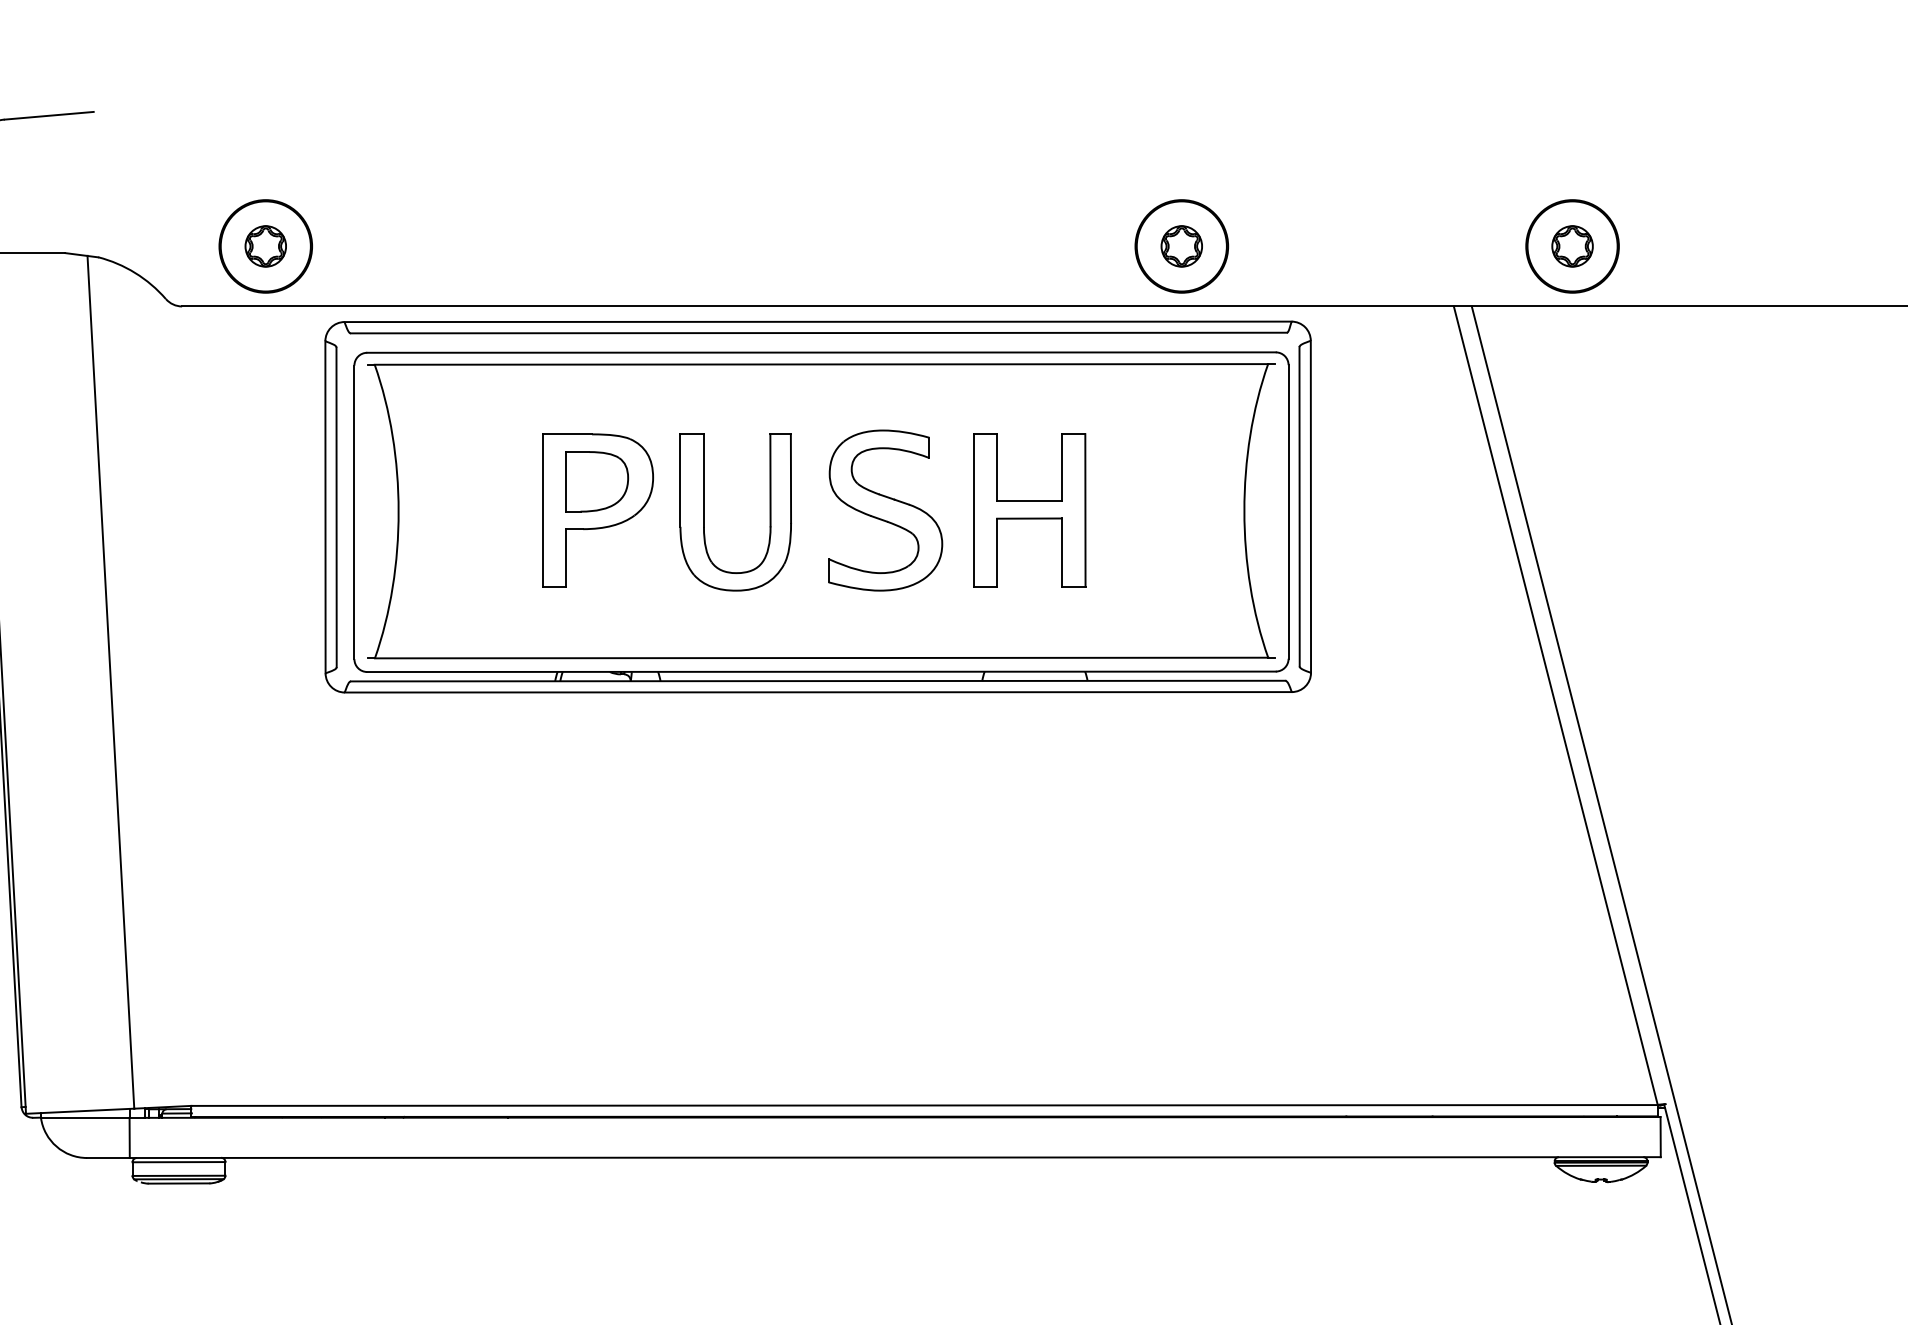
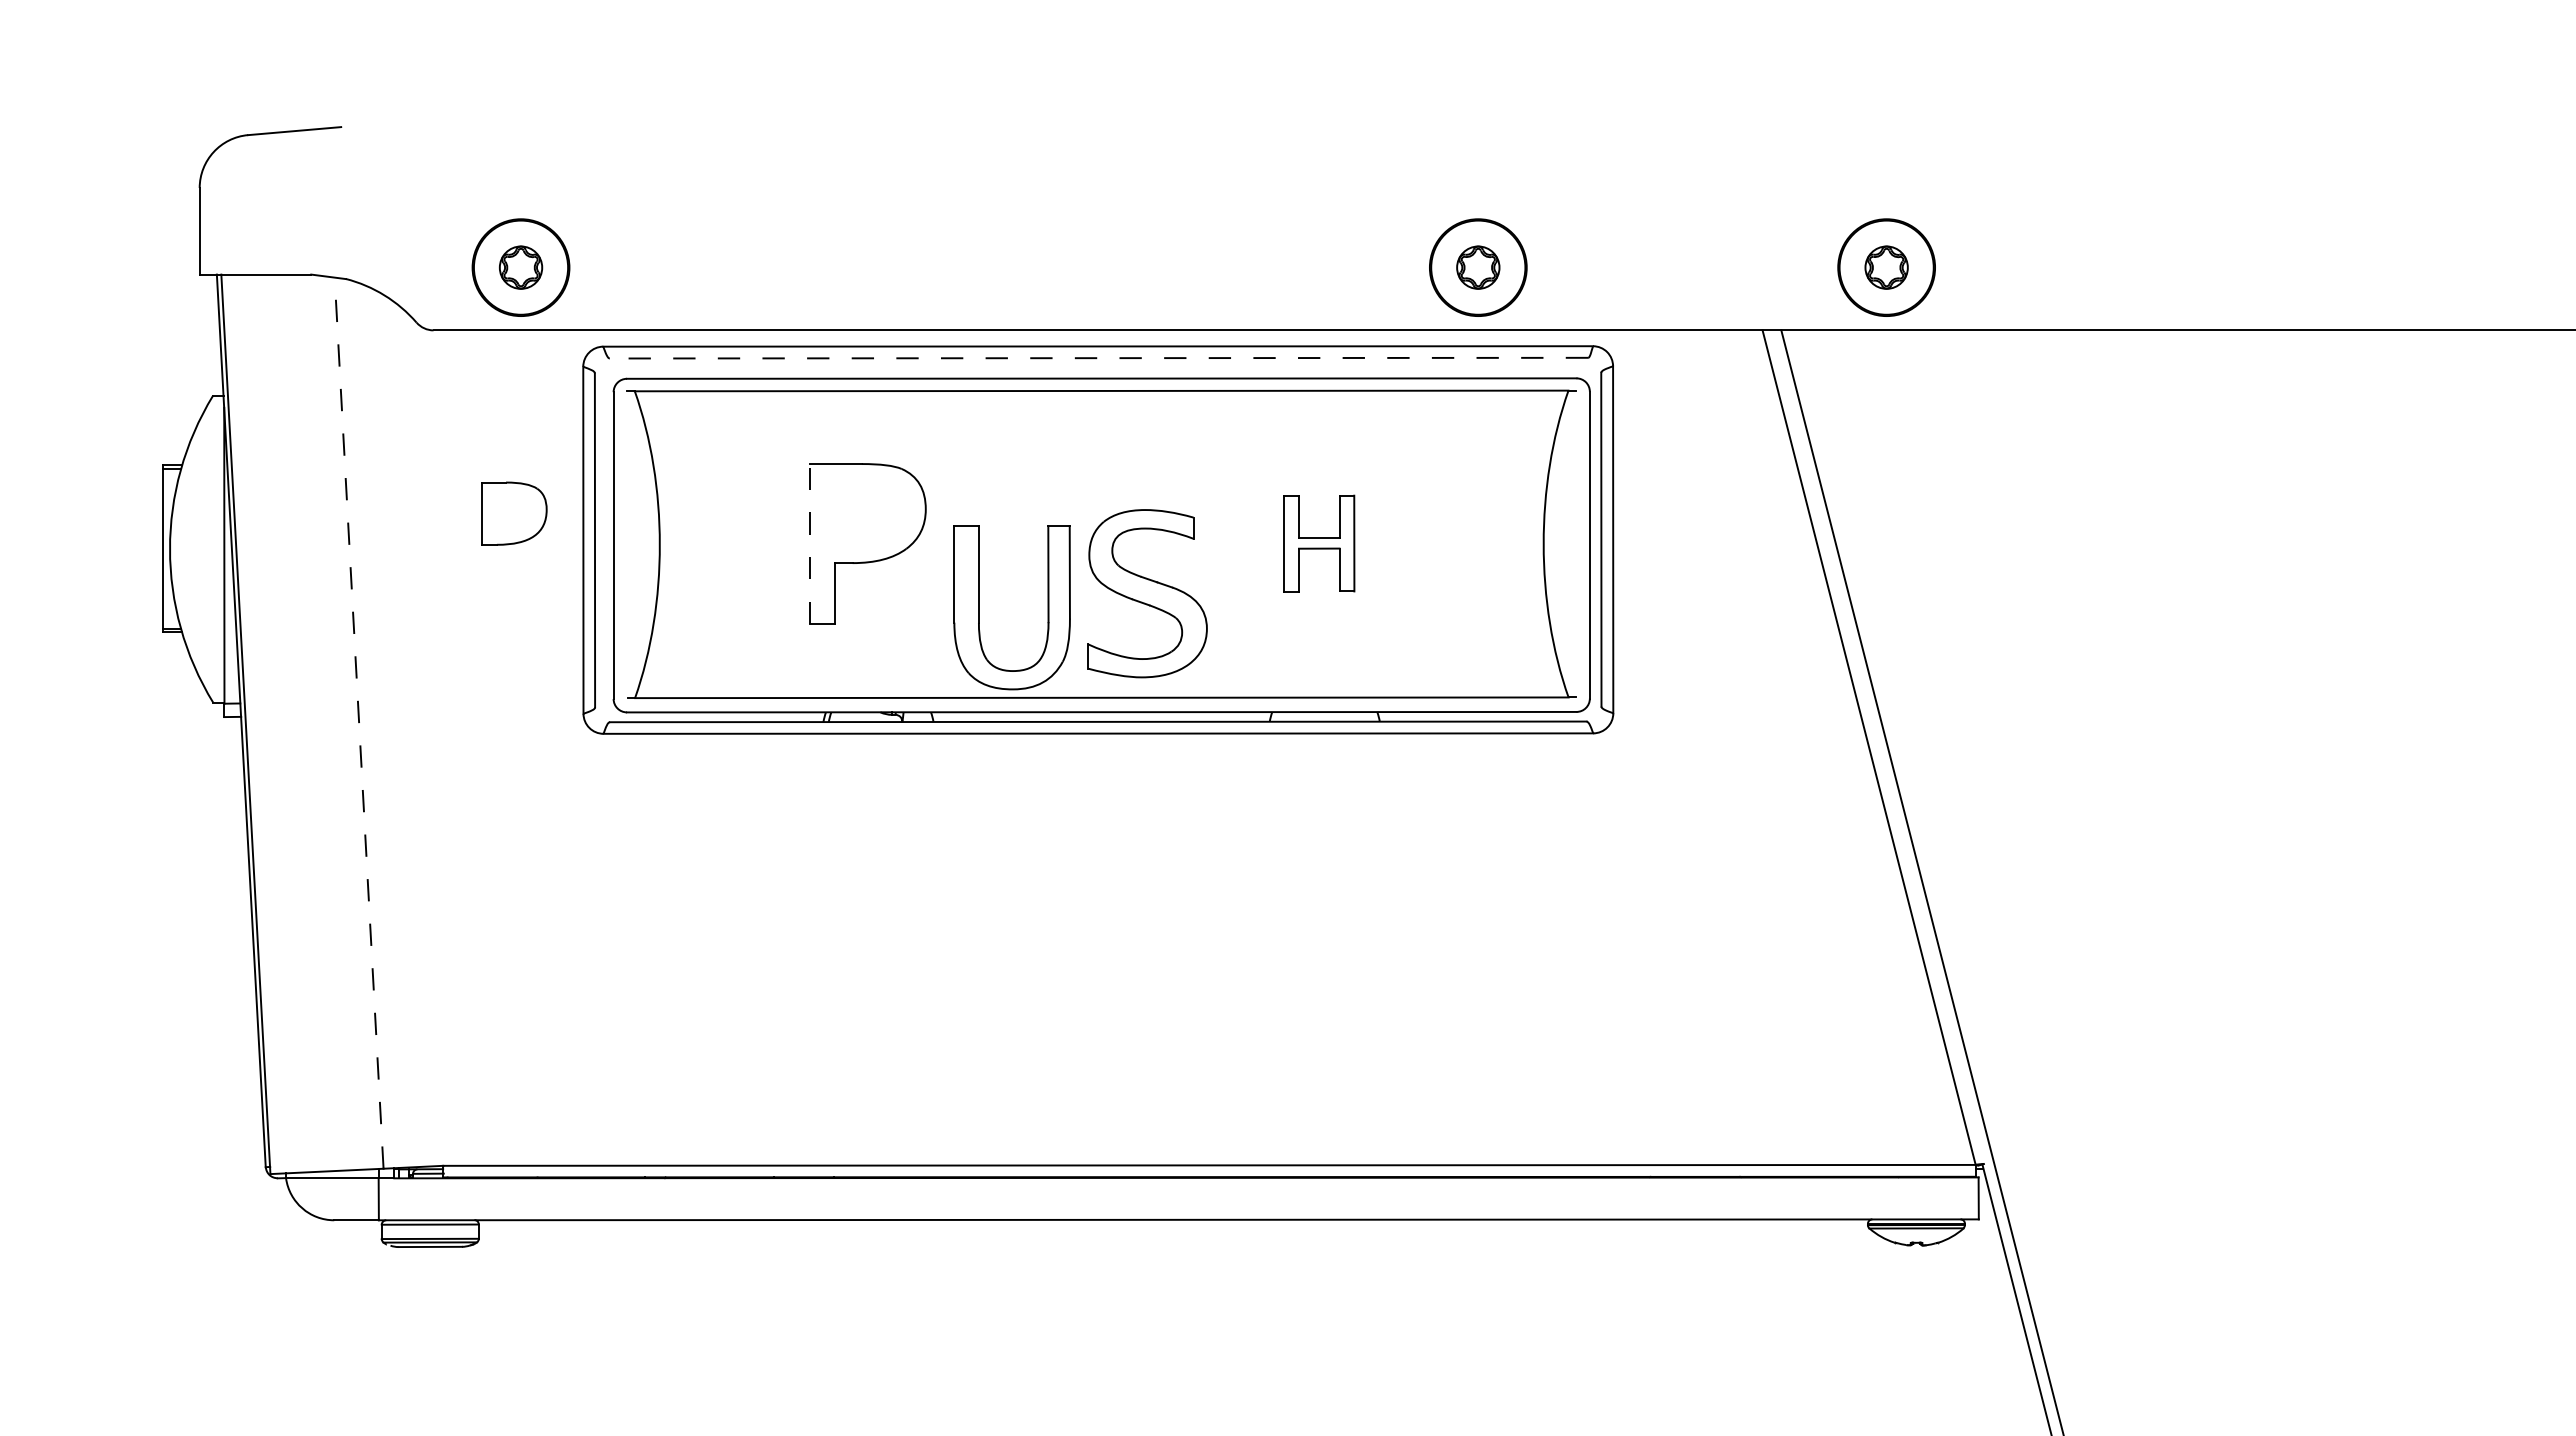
line: (818, 333) -> (1098, 358), solid -> dashed
part: (597, 481) -> (514, 513), moved
line: (542, 510) -> (810, 543), solid -> dashed
part: (885, 510) -> (1147, 593), moved
part: (1029, 510) -> (1319, 543), size x0.6
part: (704, 512) -> (979, 607), moved
line: (111, 681) -> (359, 722), solid -> dashed

